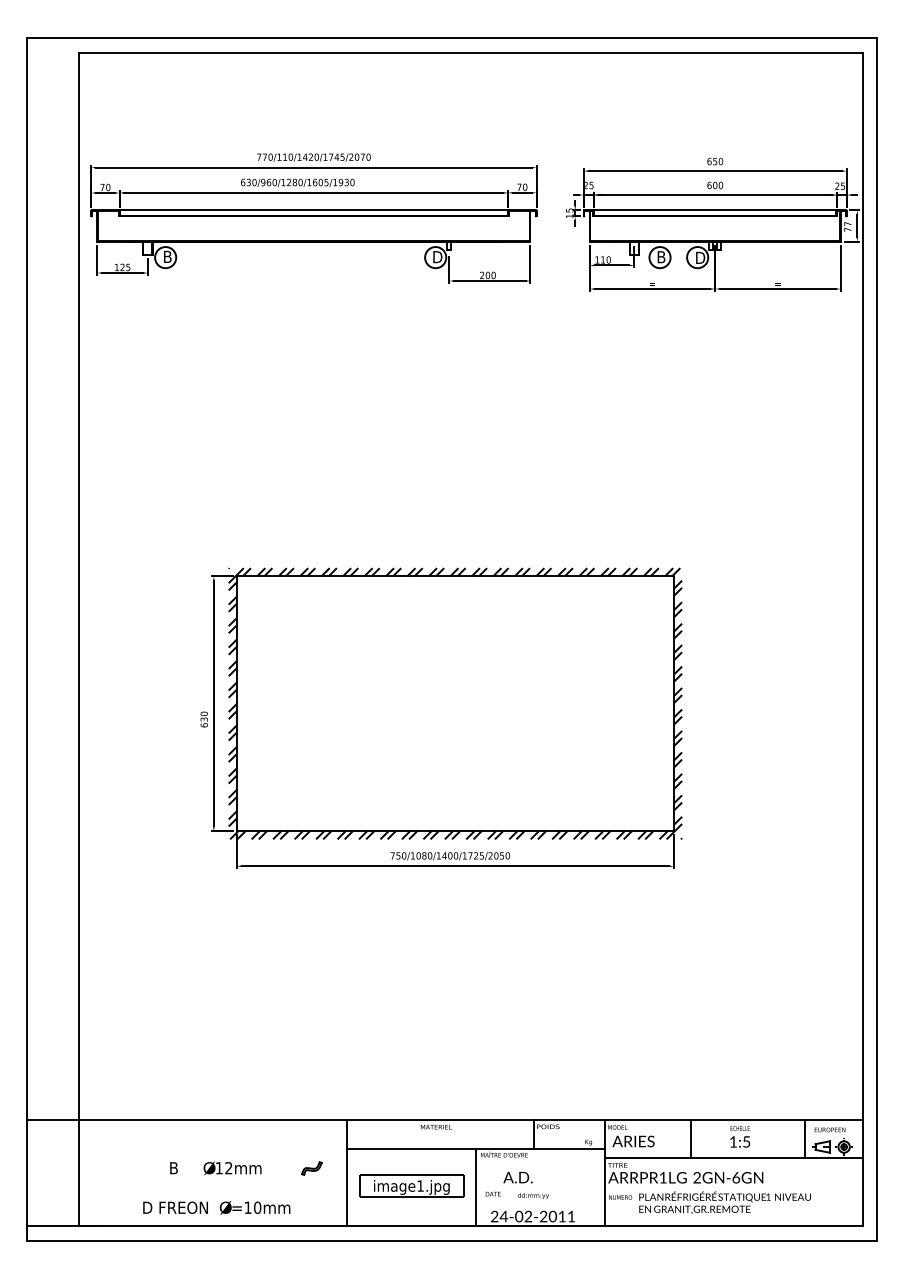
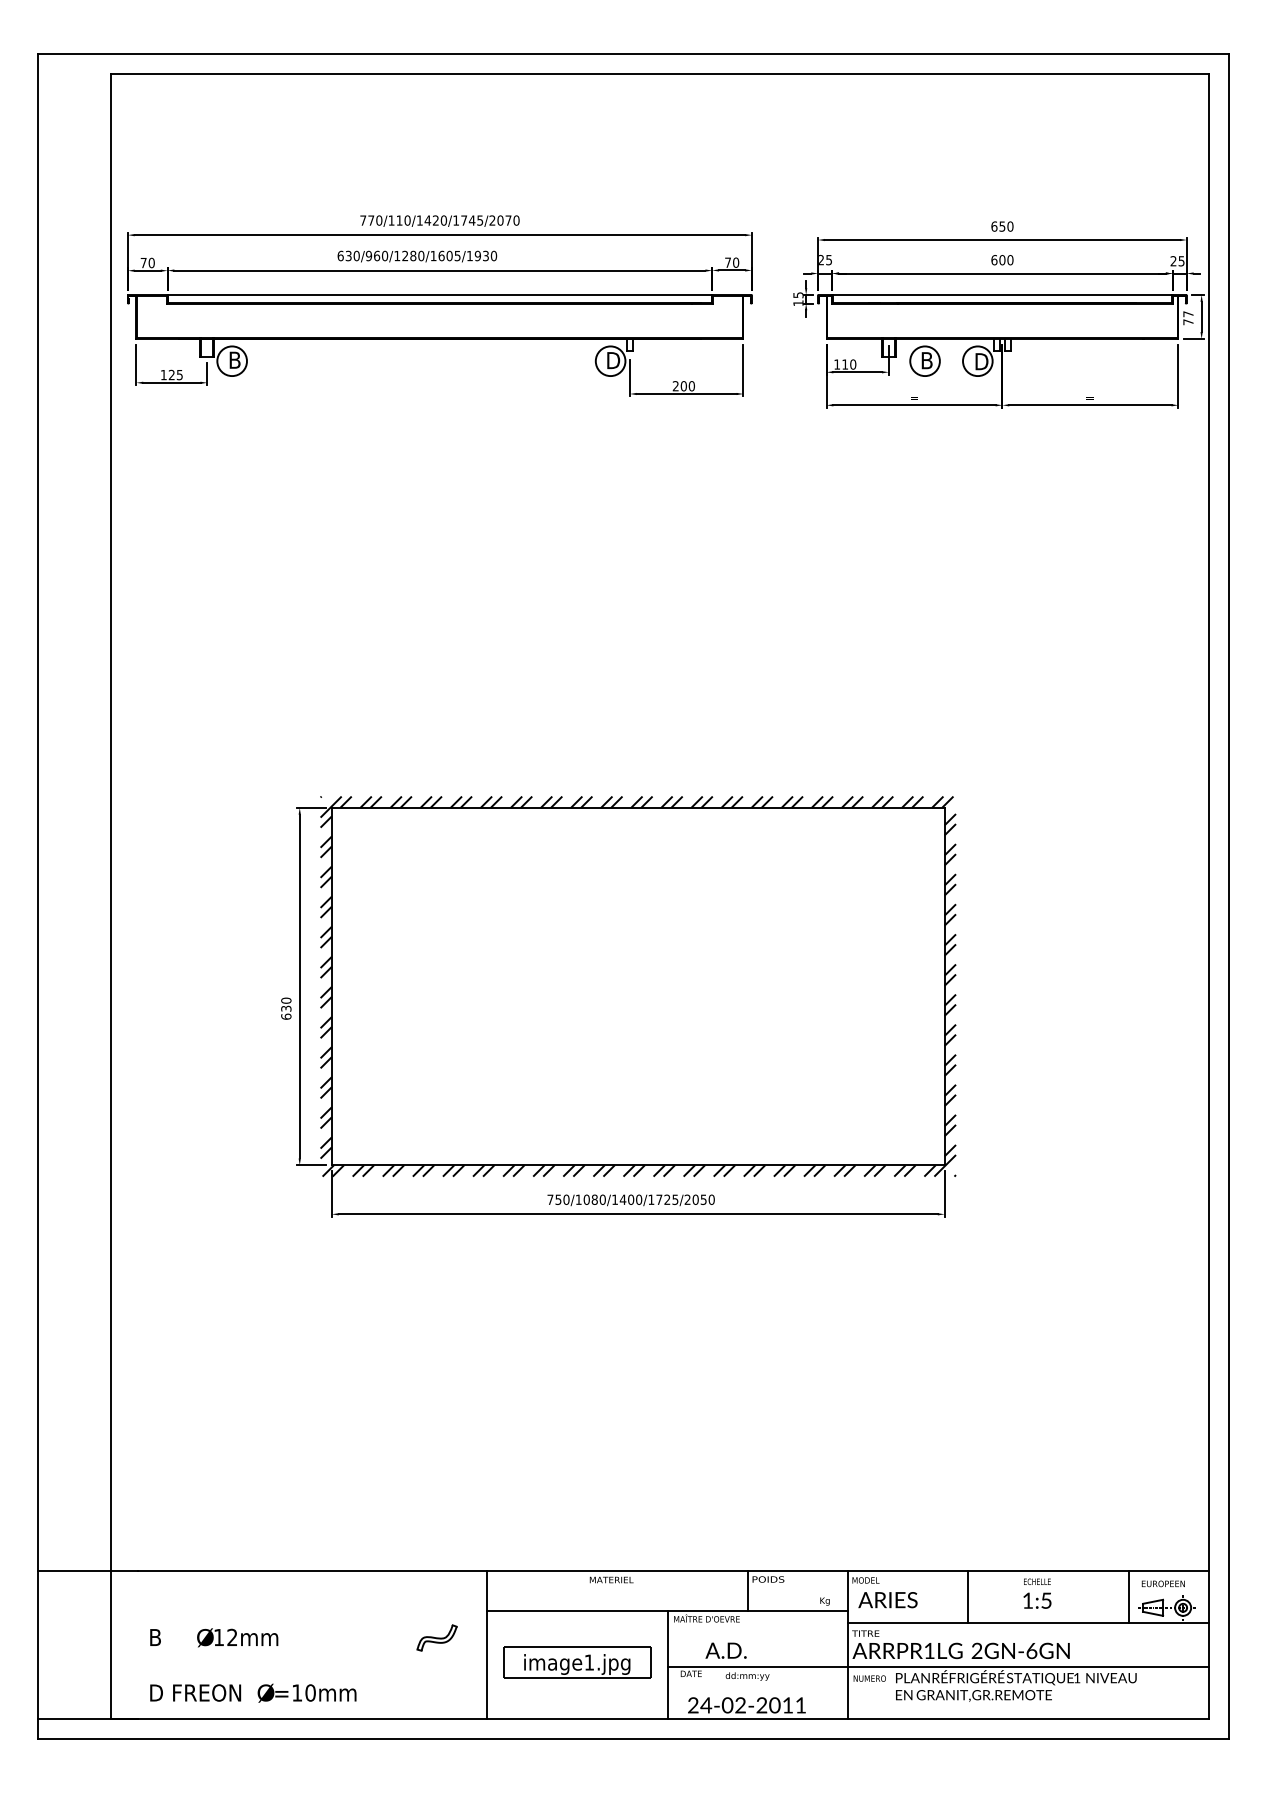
text: (215, 1168) -> (213, 1637), moved
part: (311, 1168) -> (436, 1637), size x1.43
line: (669, 1189) -> (938, 1667), added
text: (216, 1207) -> (252, 1692), moved

